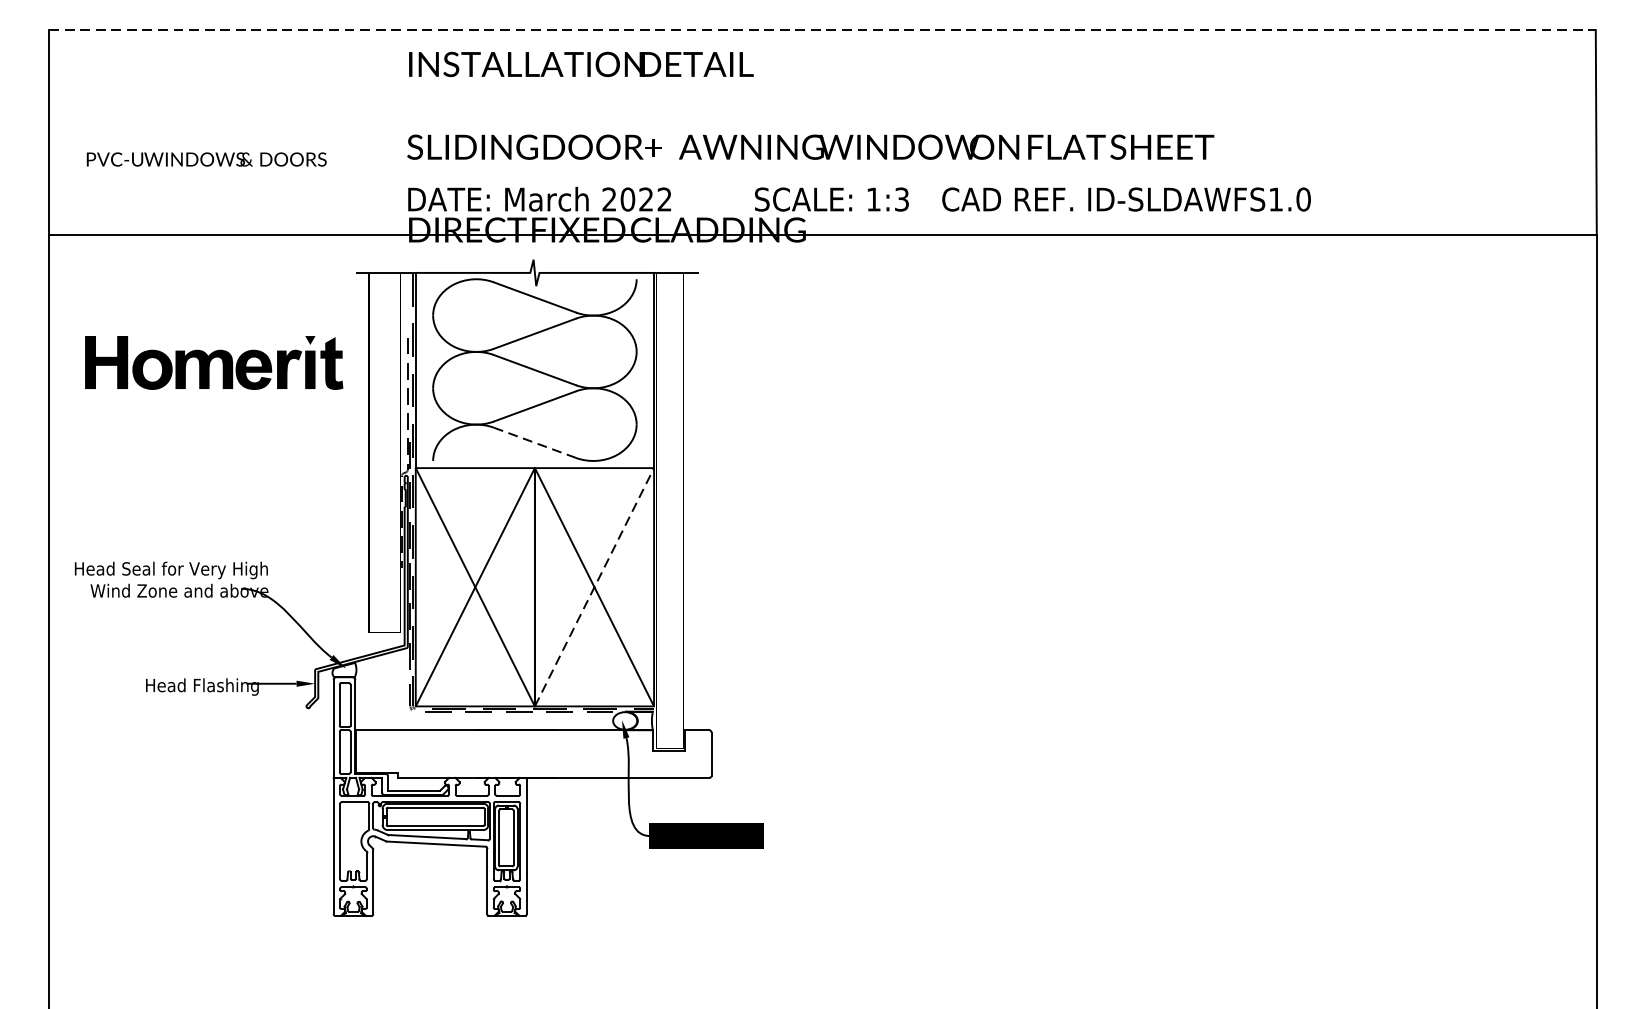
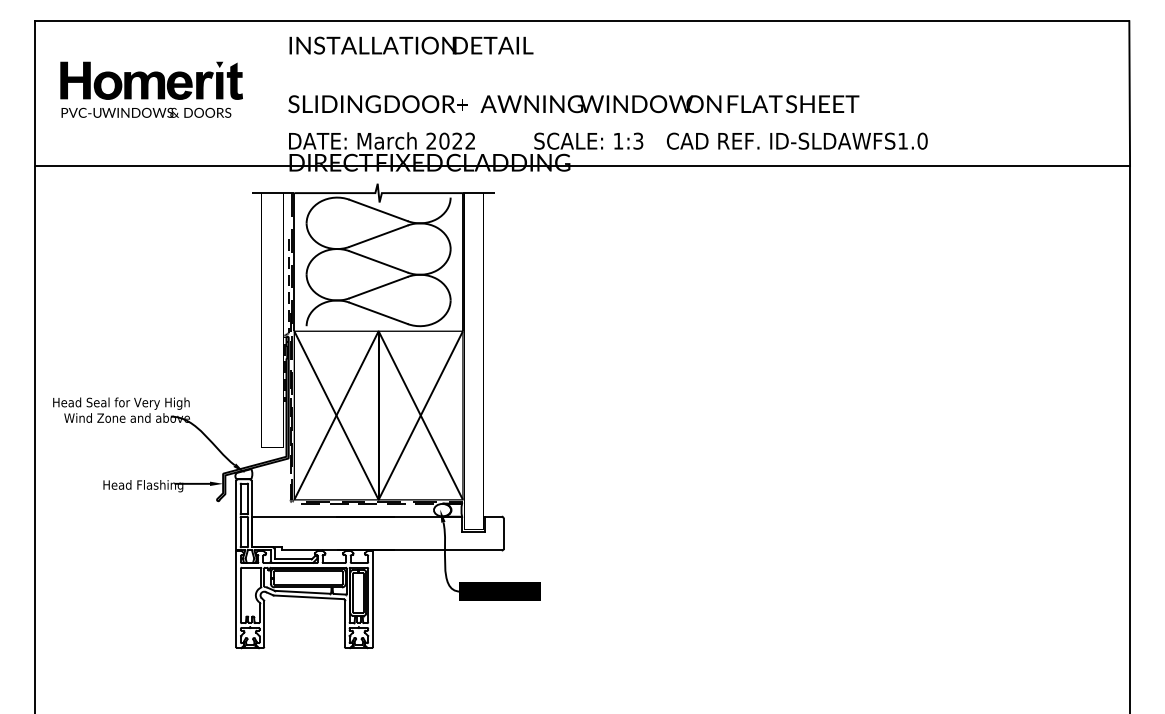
line: (823, 30) -> (582, 21), dashed -> solid
part: (213, 362) -> (151, 80), moved
line: (536, 443) -> (379, 313), dashed -> solid
line: (595, 587) -> (421, 415), dashed -> solid

